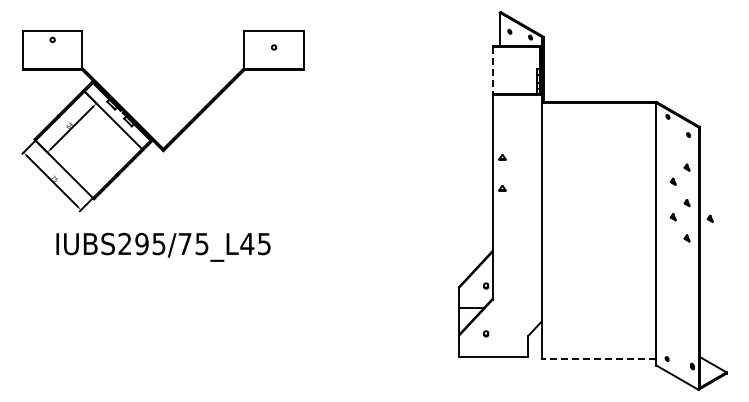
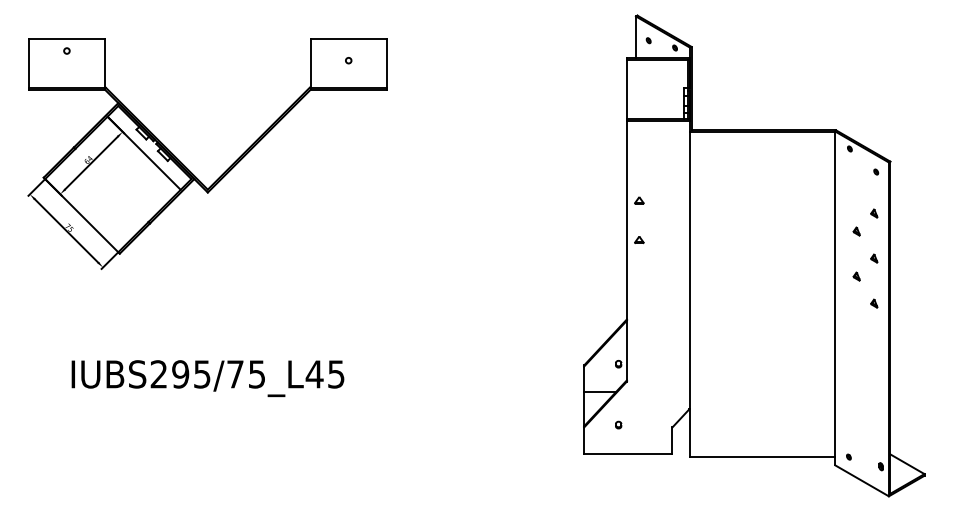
line: (492, 70) -> (626, 89), dashed -> solid
part: (709, 218) -> (902, 278), removed
text: (163, 246) -> (207, 377), moved
line: (598, 359) -> (761, 457), dashed -> solid

